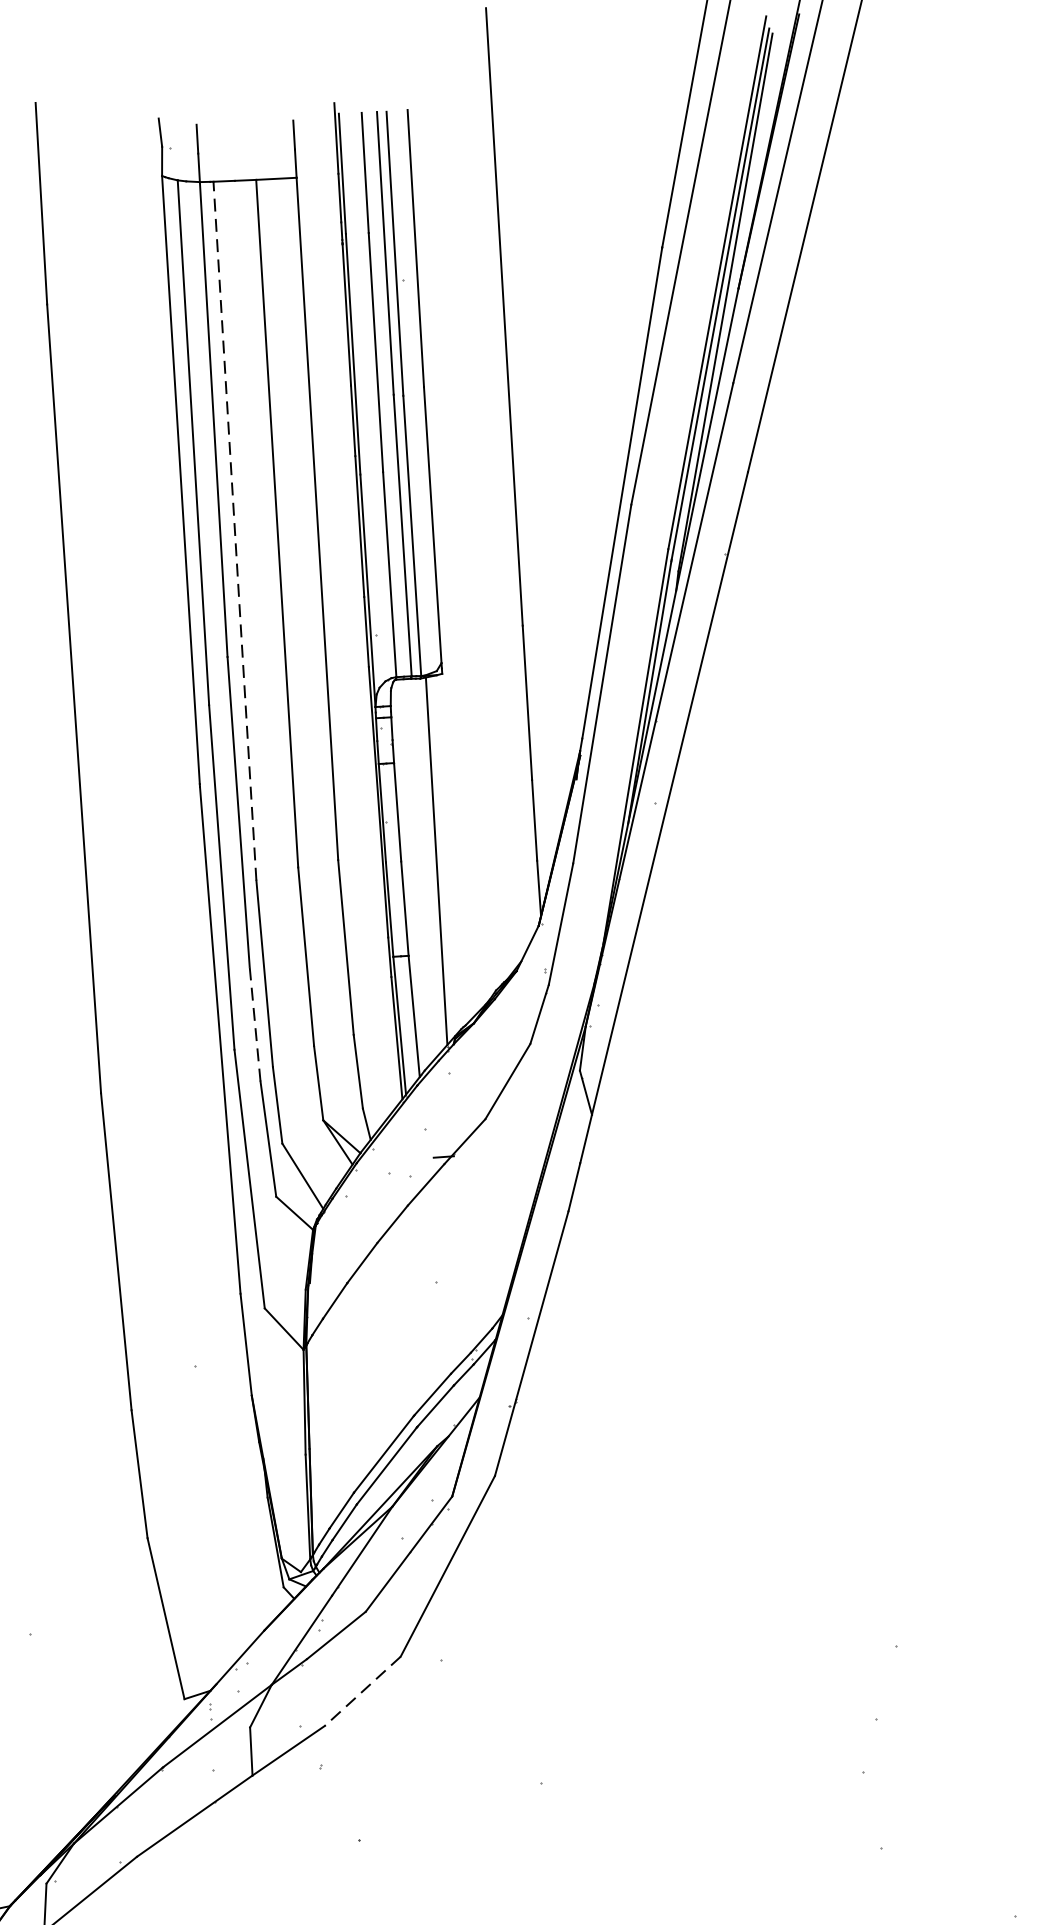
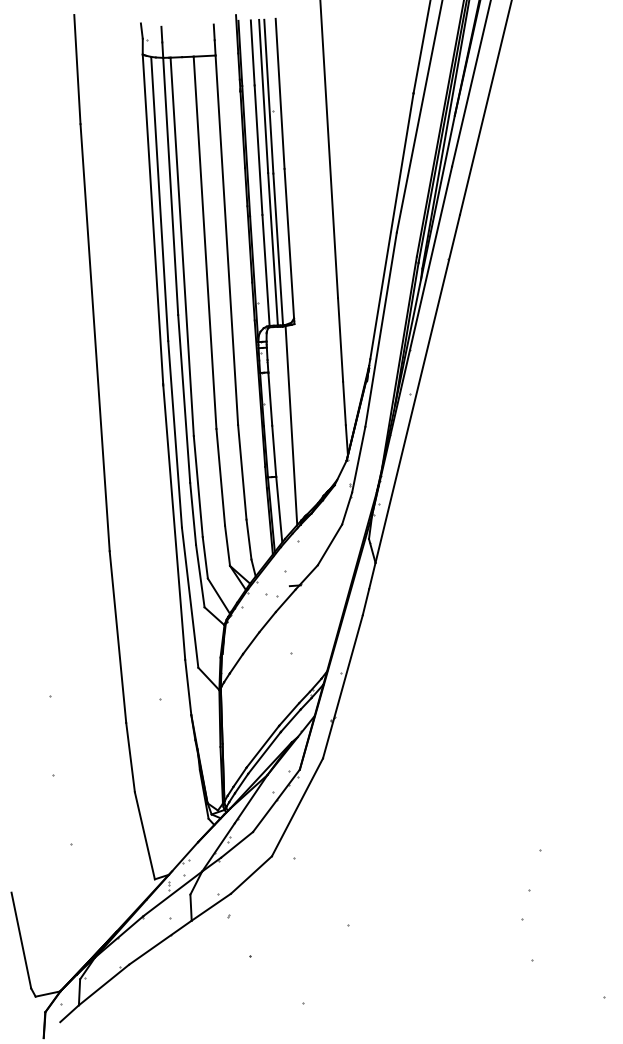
line: (235, 530) -> (182, 246), dashed -> solid
line: (255, 1023) -> (193, 513), dashed -> solid
line: (362, 1692) -> (251, 875), dashed -> solid

